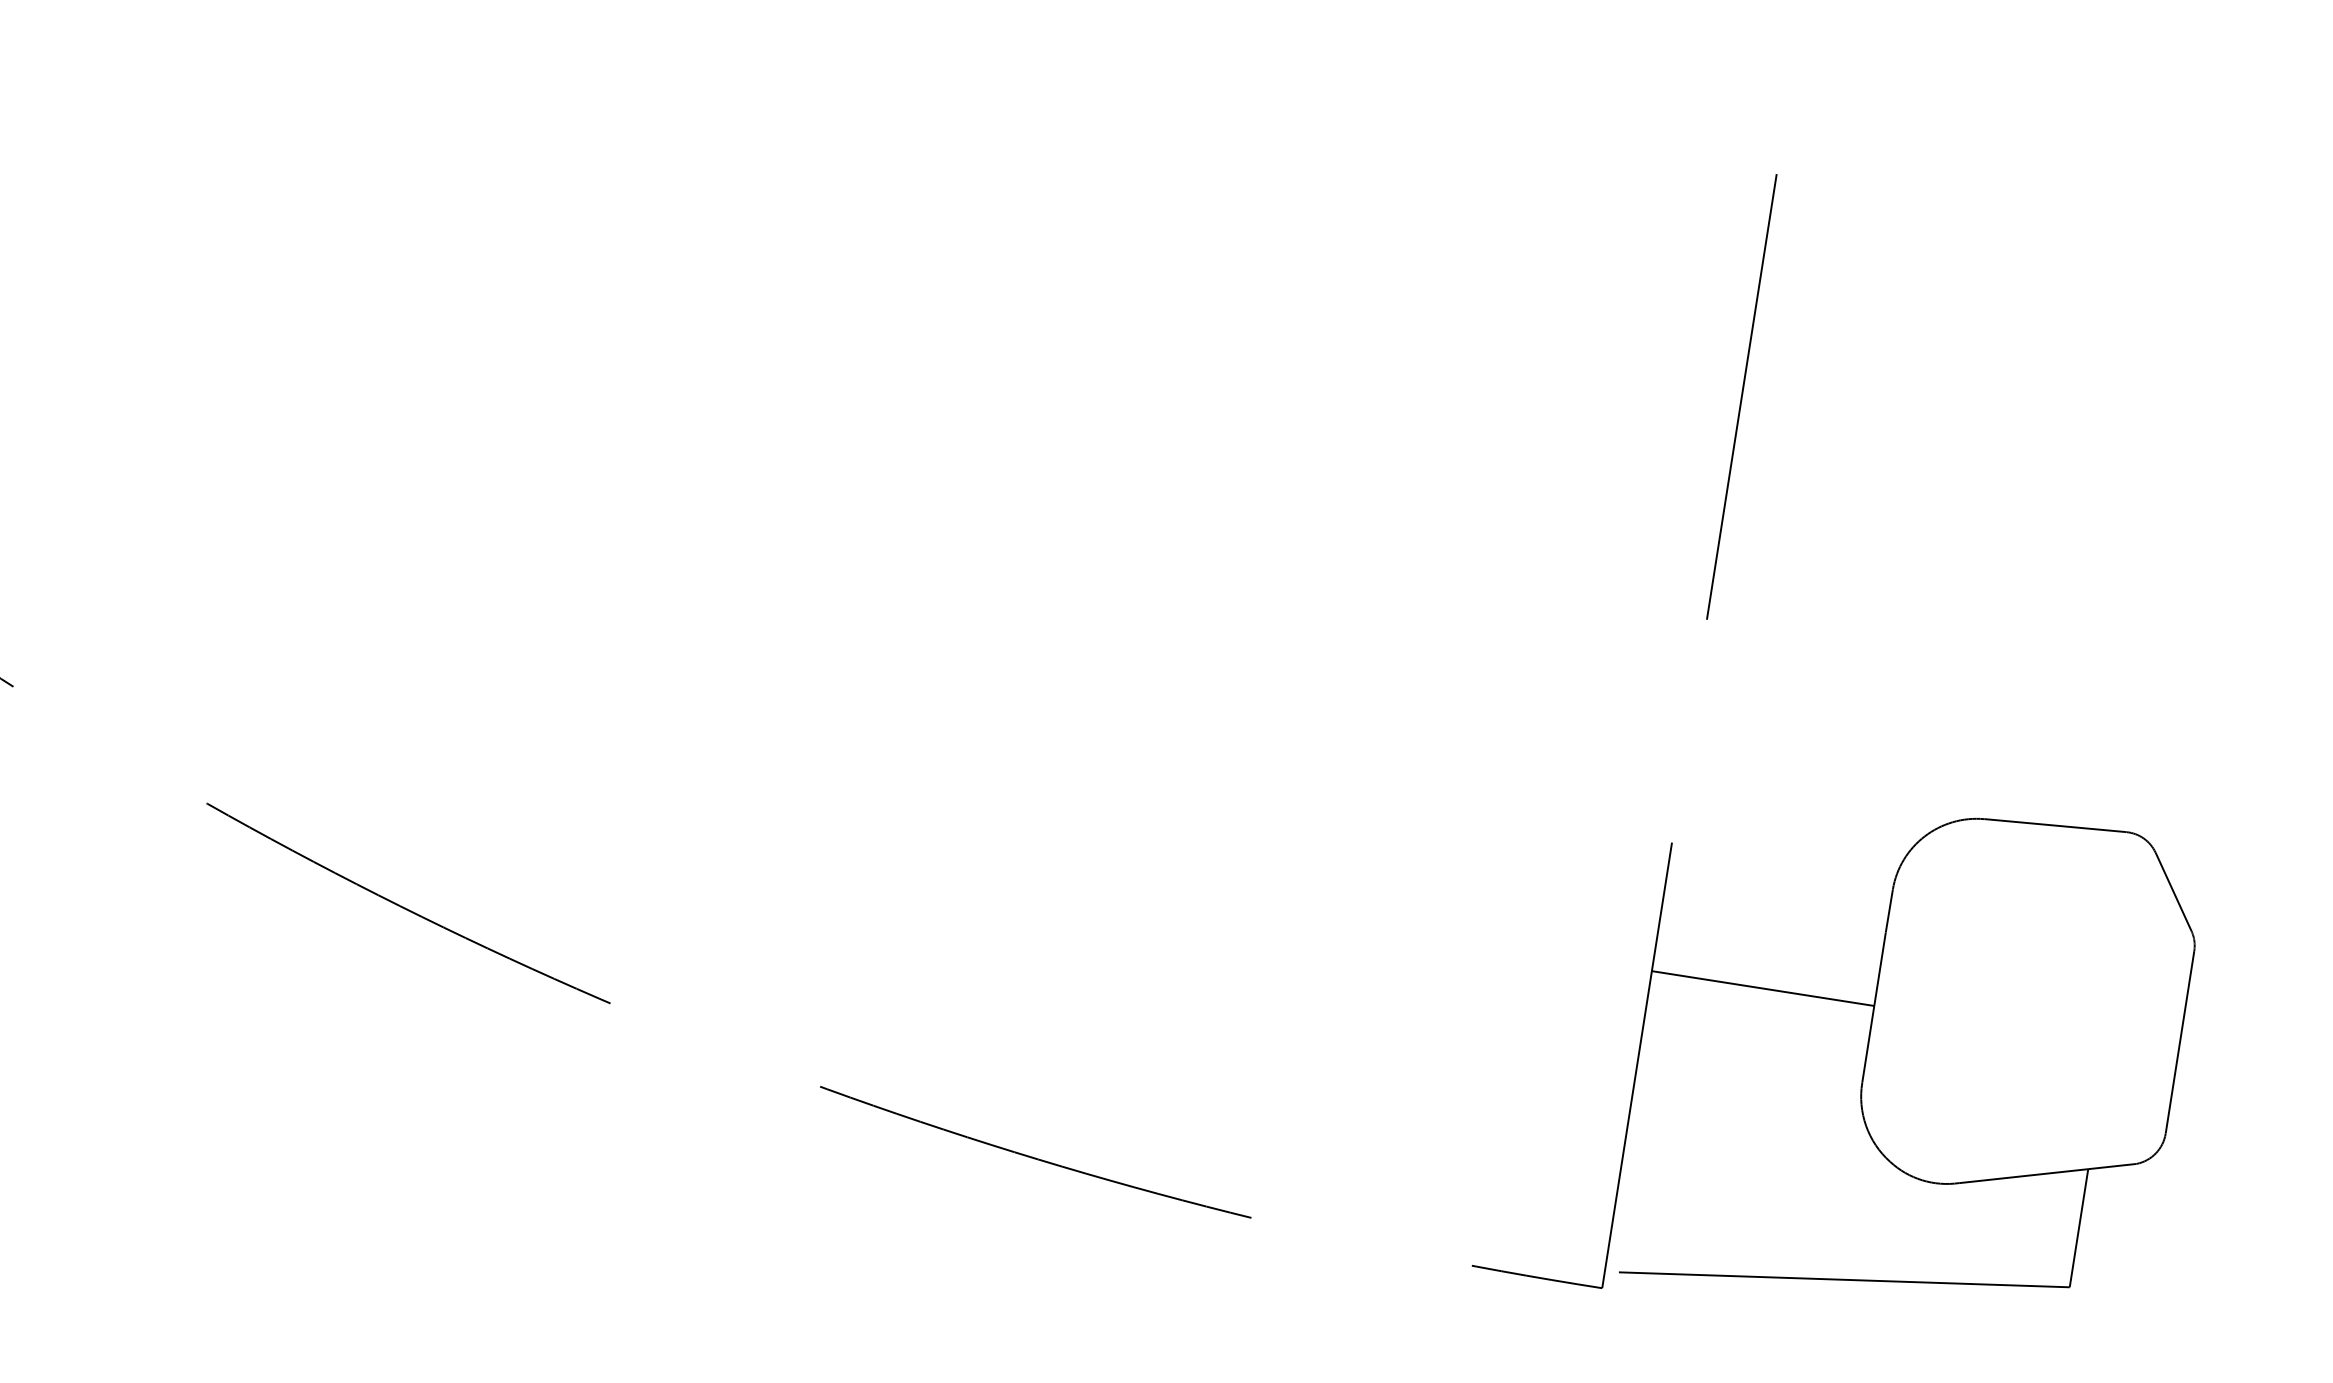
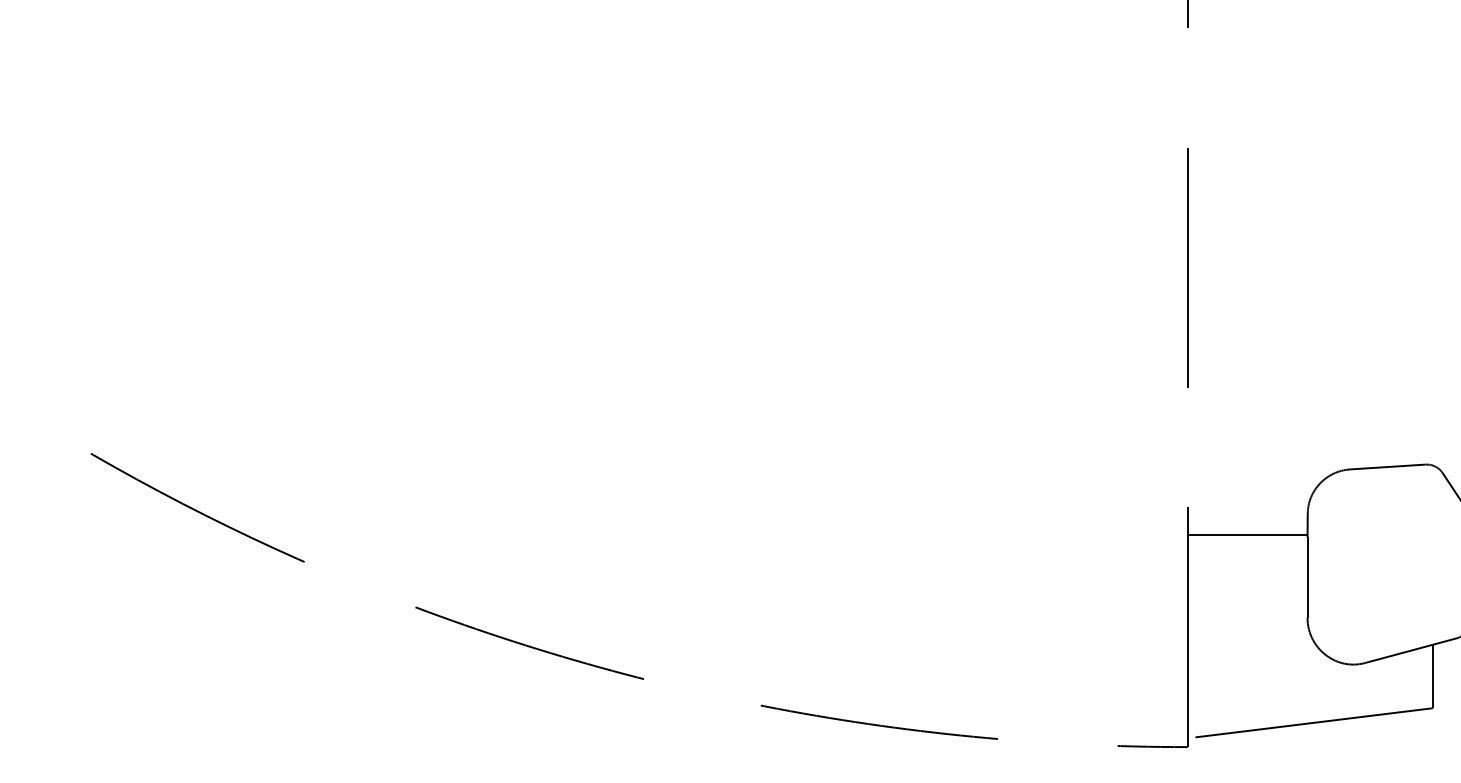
line: (1762, 988) -> (1247, 534), moved

